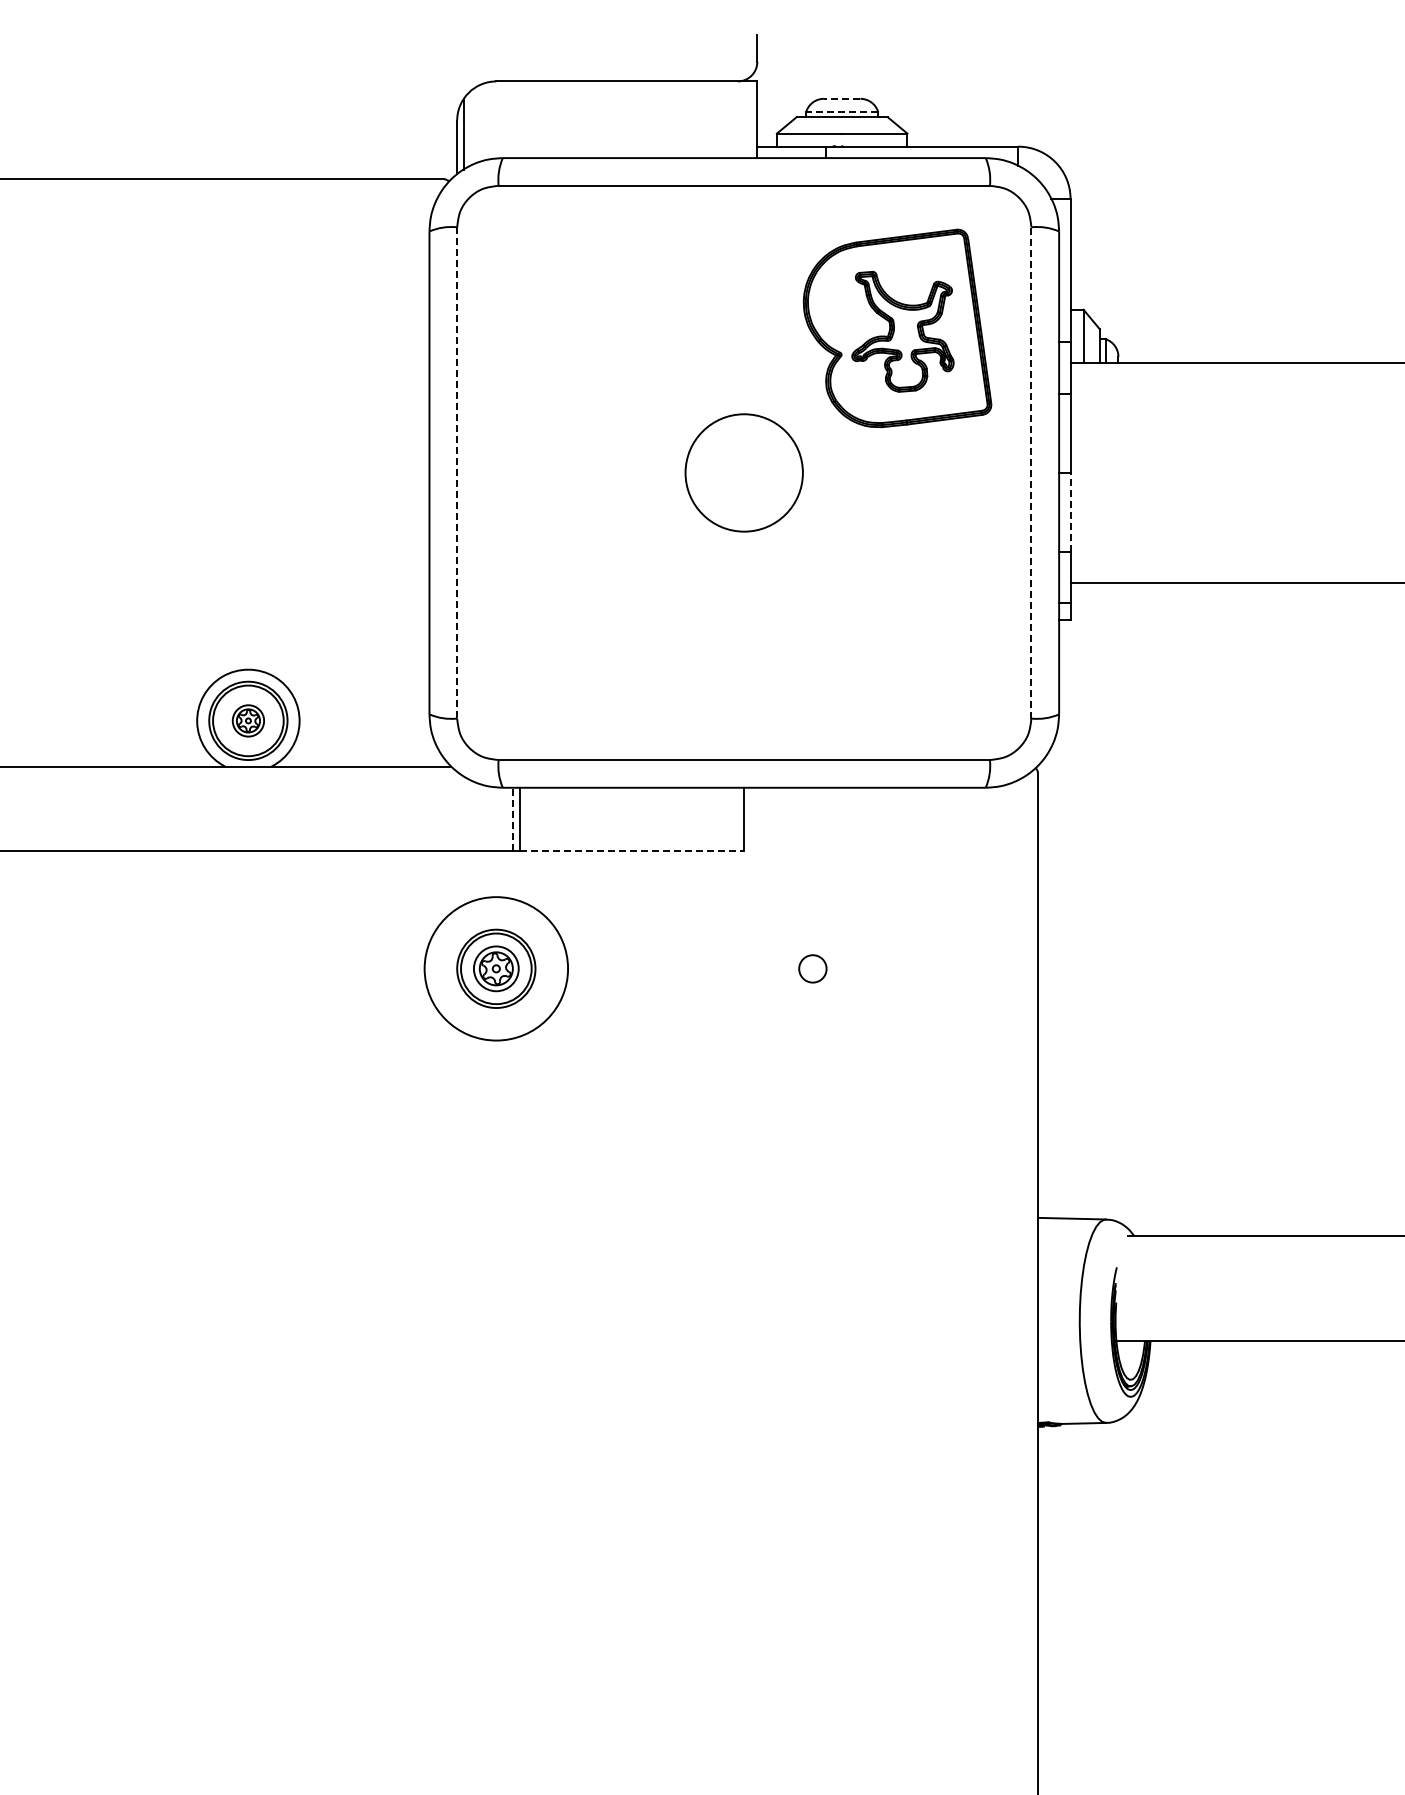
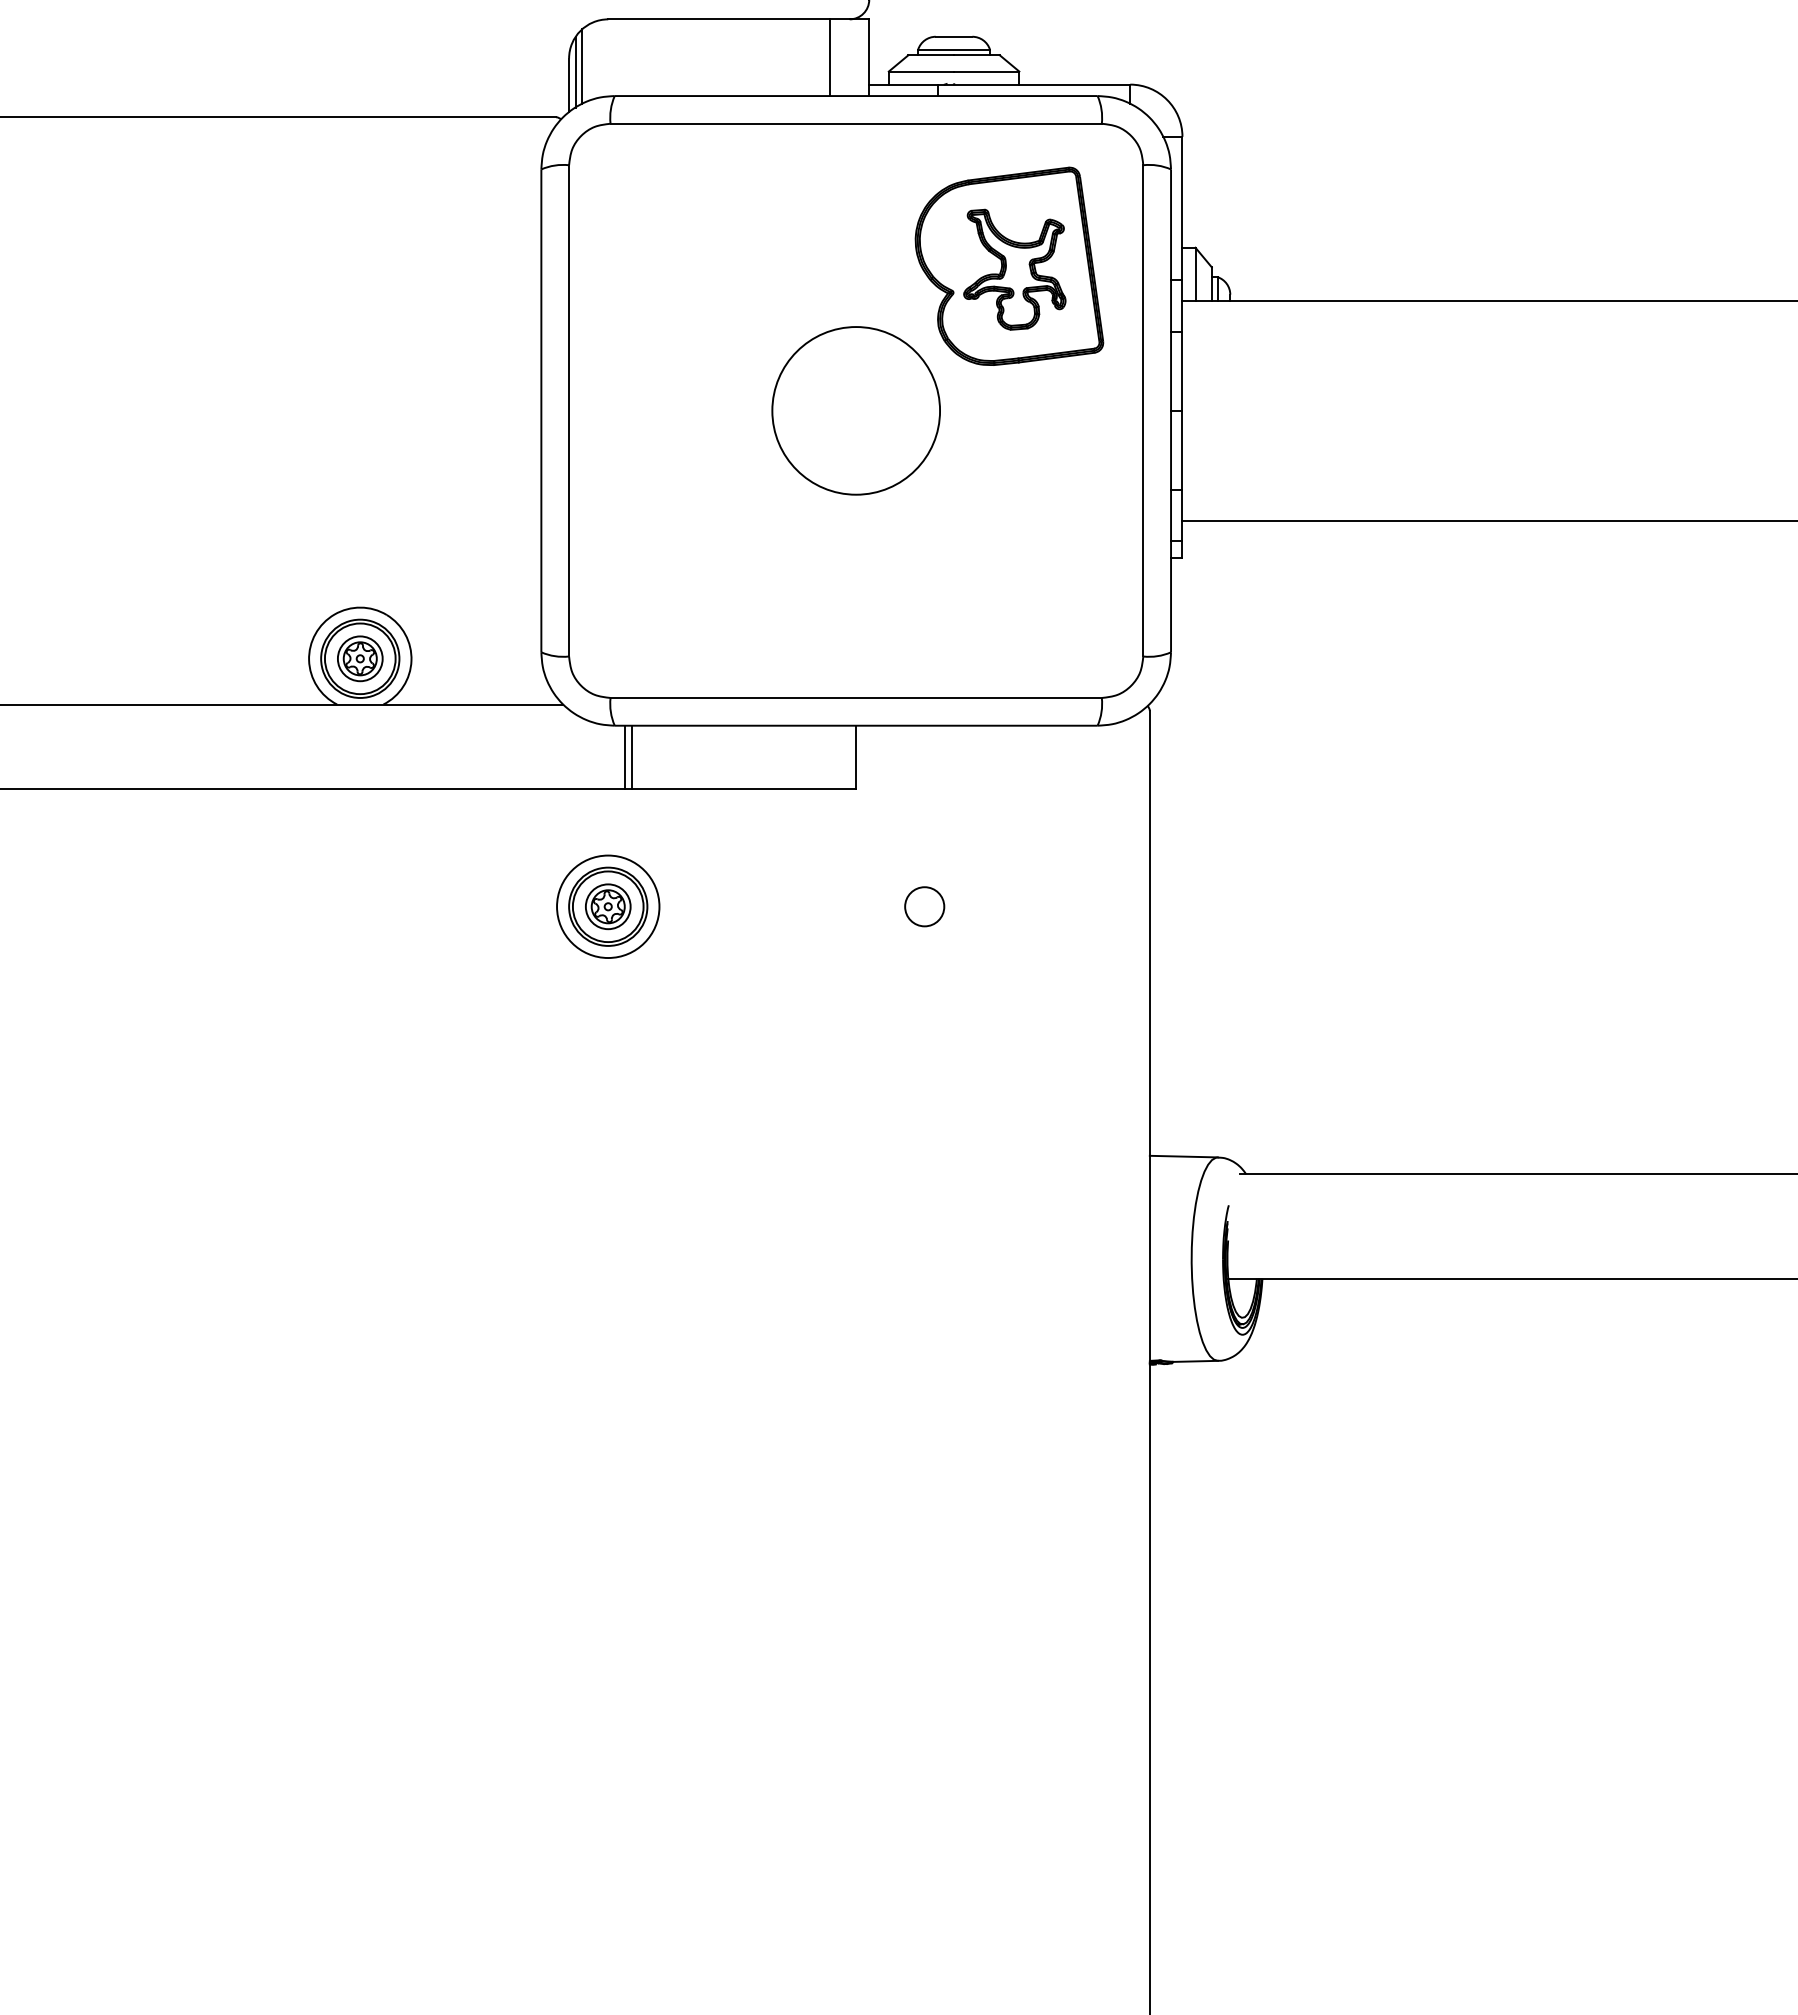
line: (841, 98) -> (953, 36), dashed -> solid
line: (842, 111) -> (954, 49), dashed -> solid
line: (718, 119) -> (830, 57), added
line: (470, 128) -> (582, 66), added
line: (457, 472) -> (569, 410), dashed -> solid
circle: (743, 472) -> (855, 410), size x1.43
line: (1031, 472) -> (1143, 410), dashed -> solid
line: (1070, 511) -> (1182, 449), dashed -> solid
part: (248, 720) -> (360, 658), size x1.43
line: (512, 819) -> (624, 757), dashed -> solid
line: (632, 851) -> (744, 789), dashed -> solid
circle: (496, 968) -> (608, 906), size x0.71
circle: (812, 968) -> (924, 906), size x1.43

